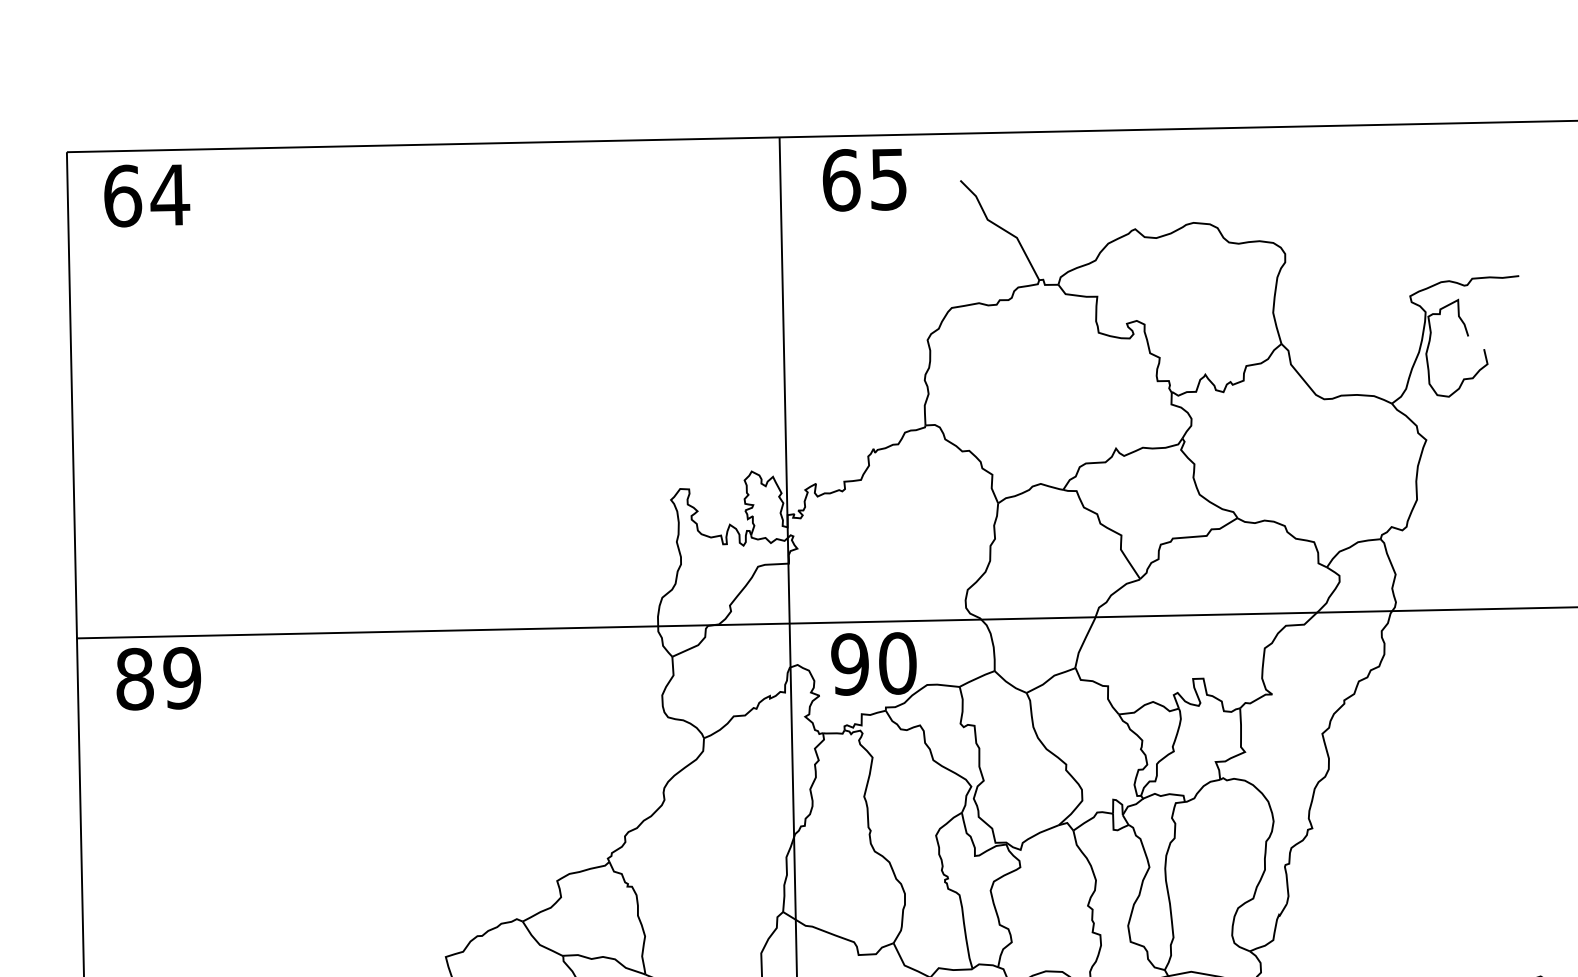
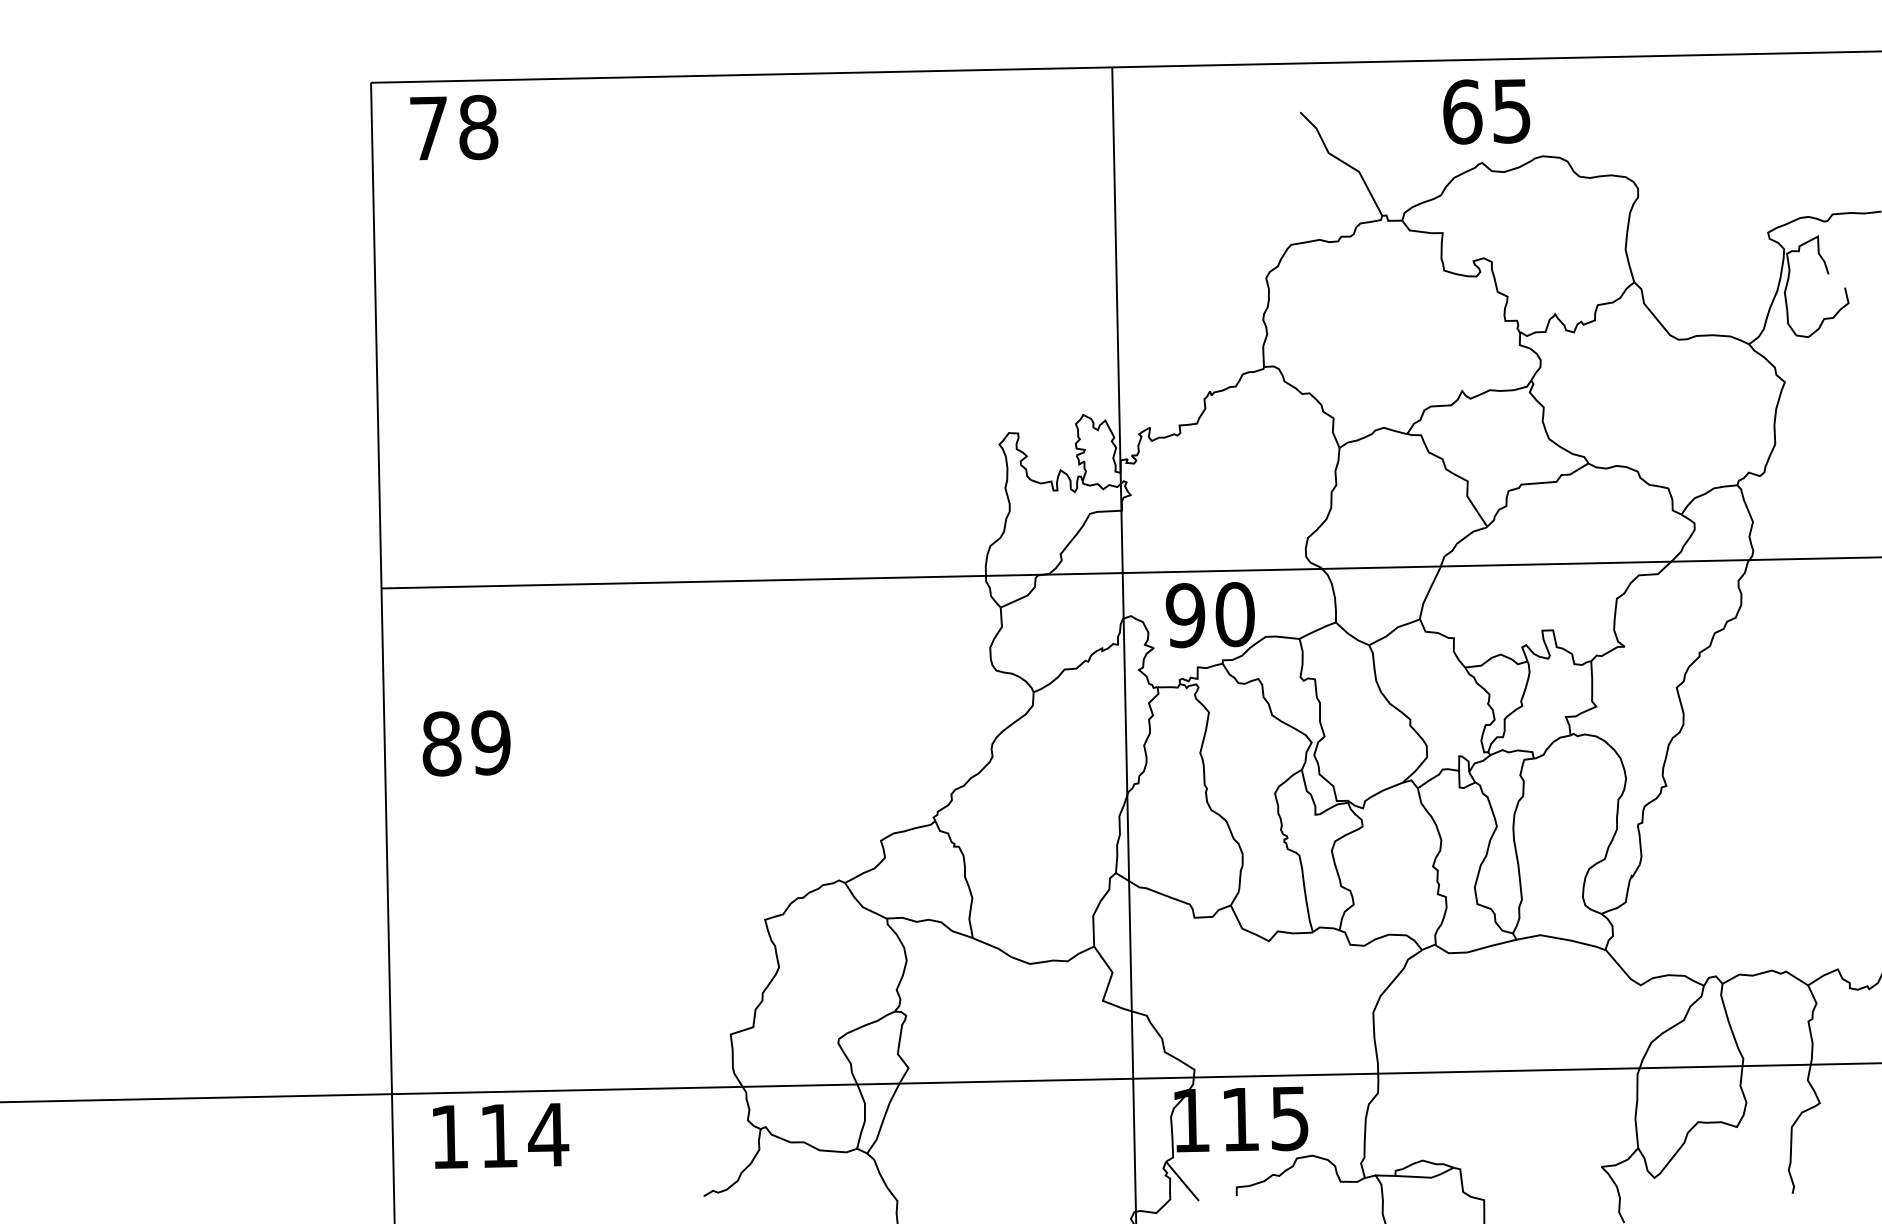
text: (864, 179) -> (1486, 111), moved
text: (147, 195) -> (454, 127), 64 -> 78
text: (158, 678) -> (466, 743), moved

